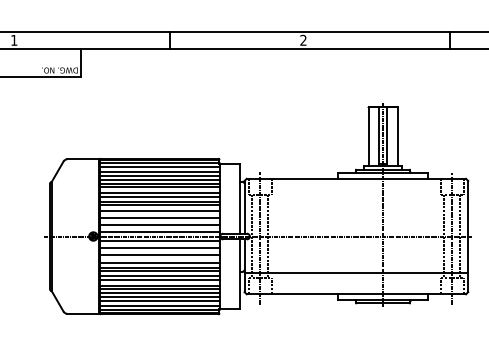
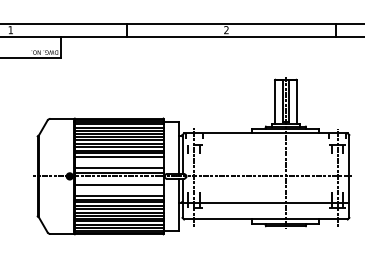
line: (158, 217) -> (118, 162), removed
line: (158, 240) -> (118, 179), removed
line: (158, 255) -> (118, 190), removed

